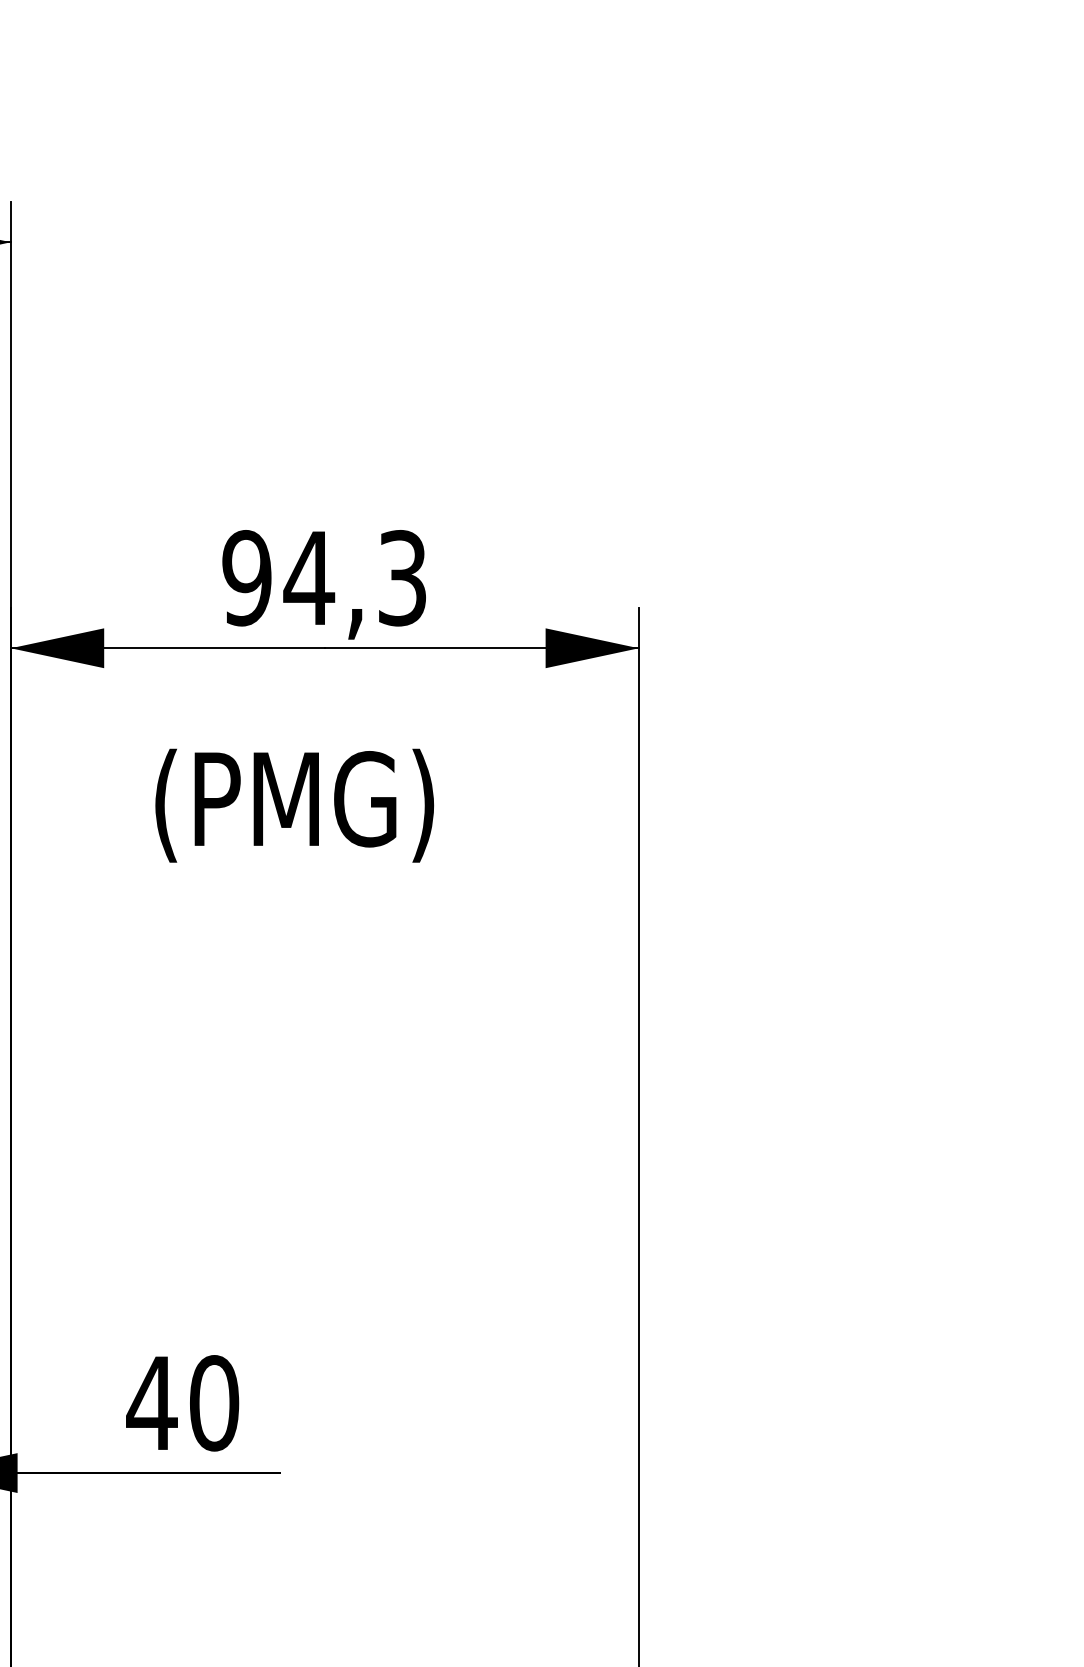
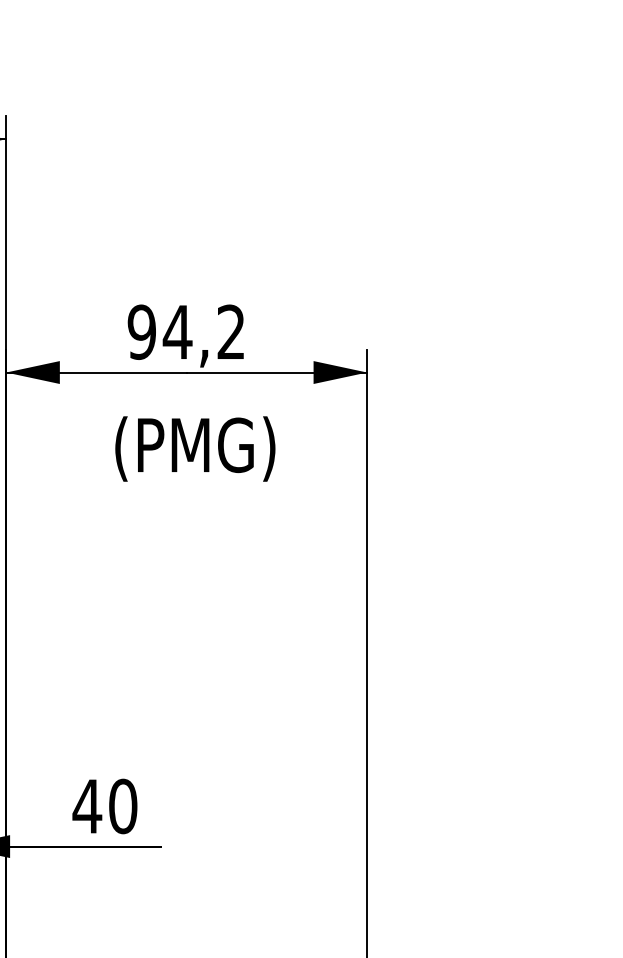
text: (401, 576) -> (230, 331), 94,3 -> 94,2
text: (294, 804) -> (195, 448), moved

